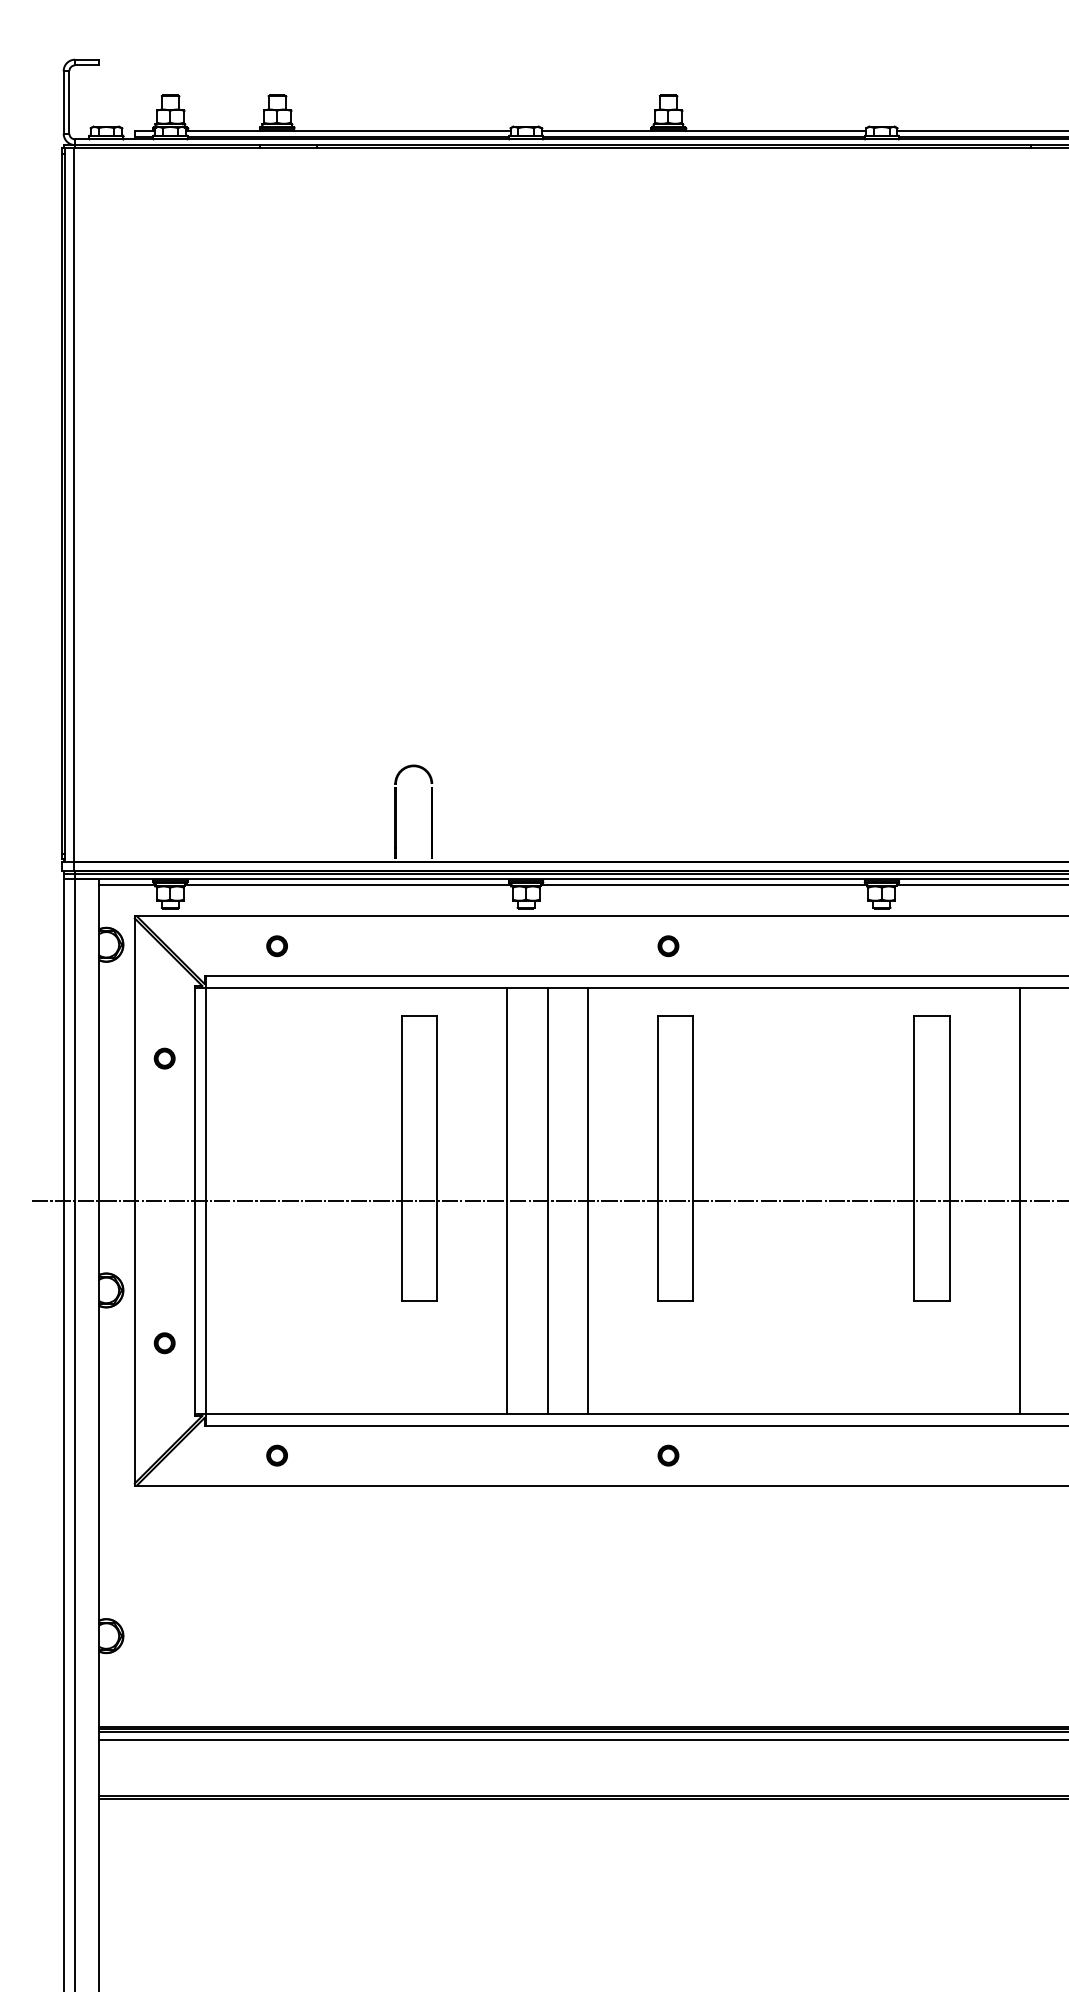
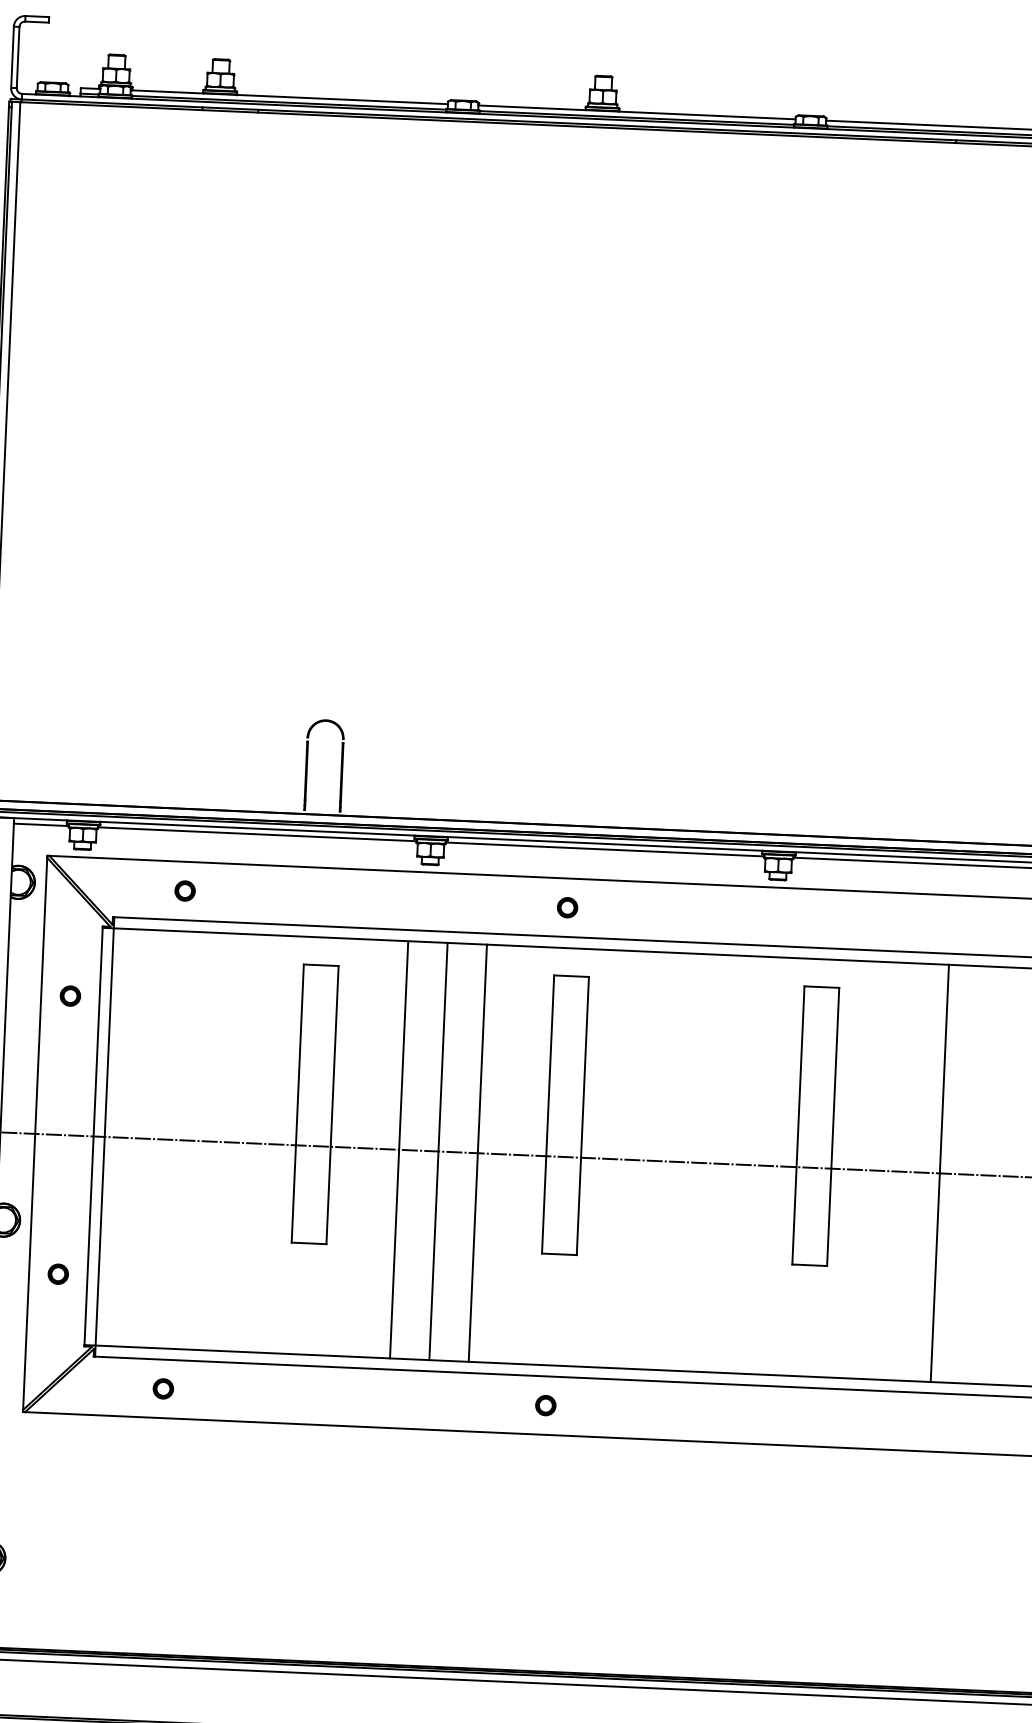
line: (1019, 1200) -> (939, 1172), moved

